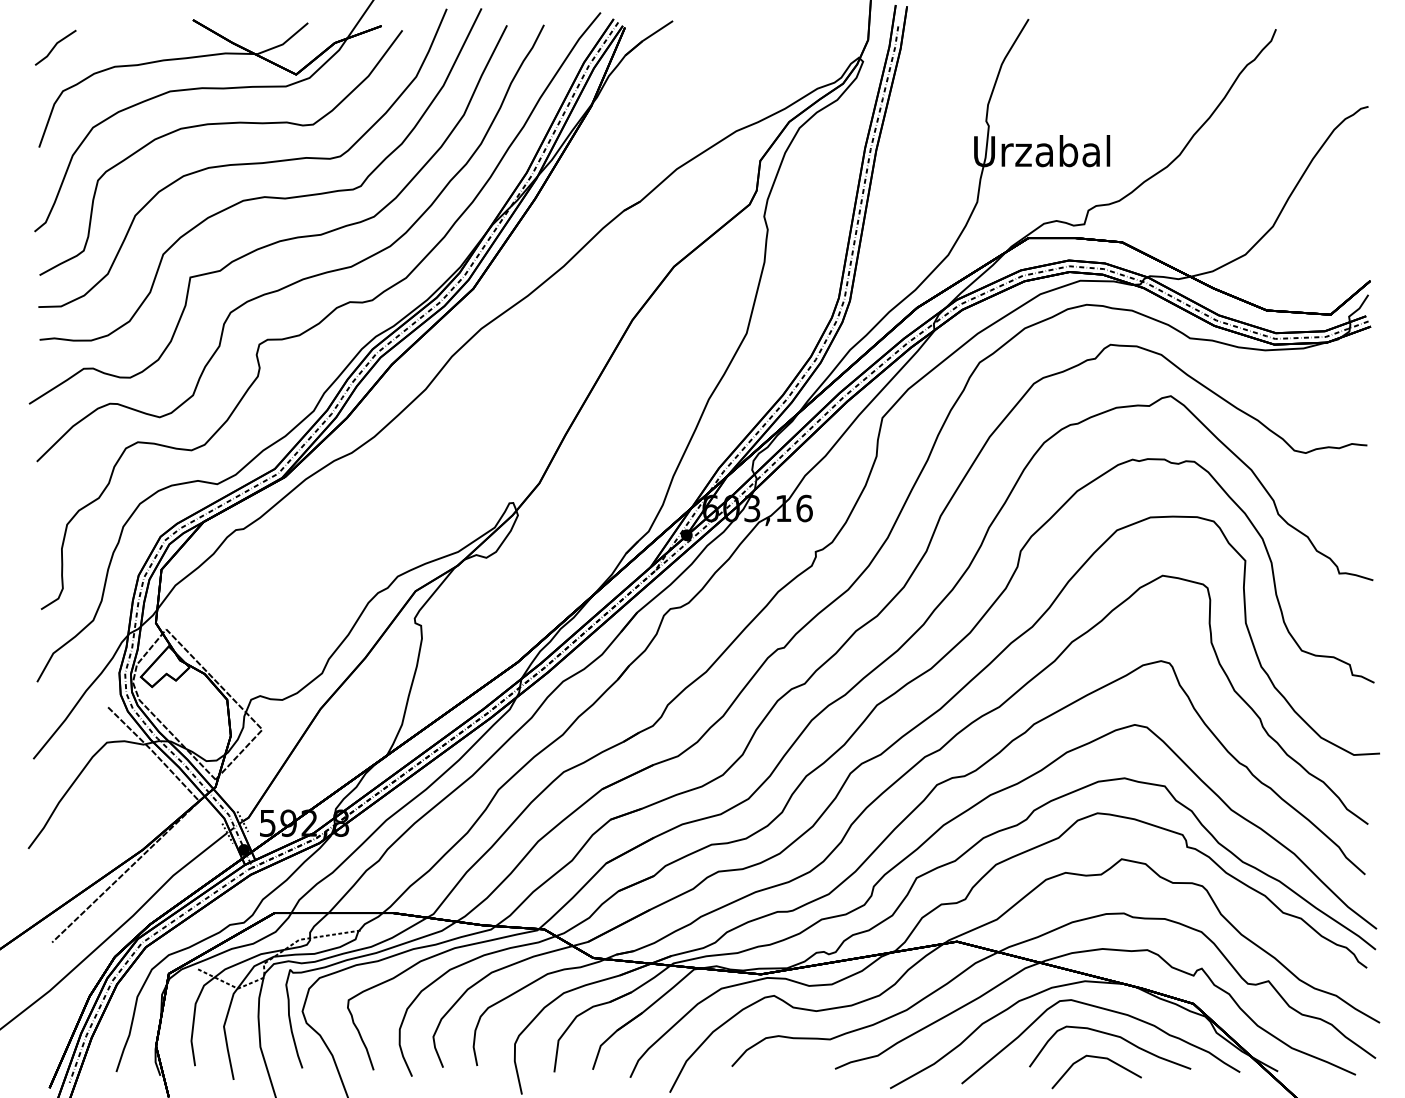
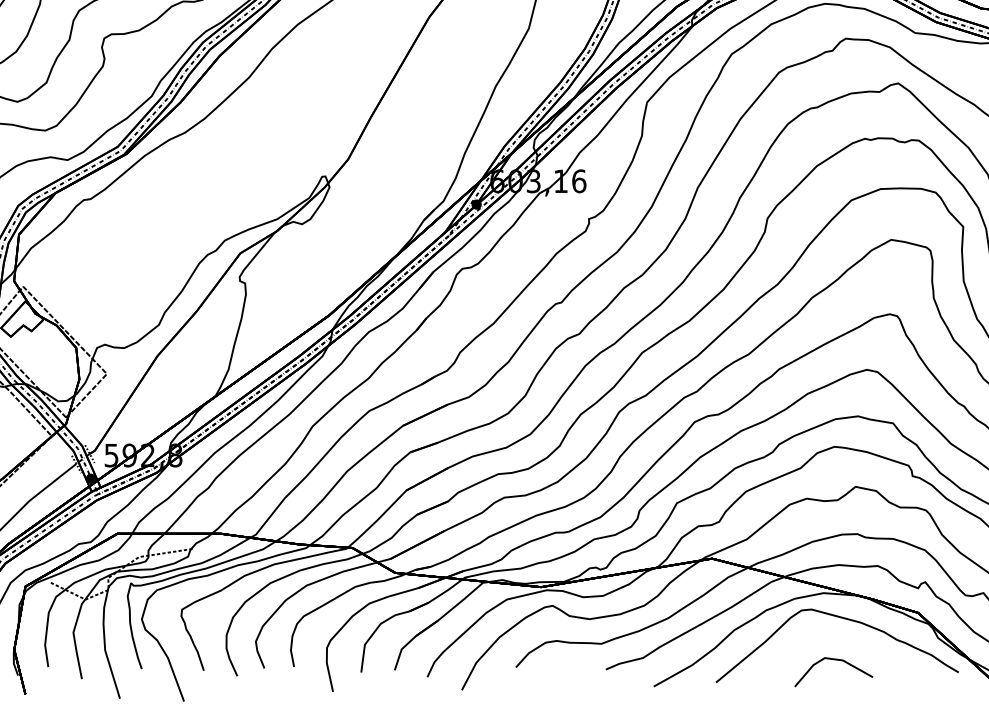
curve: (1113, 1036) -> (848, 641), removed

